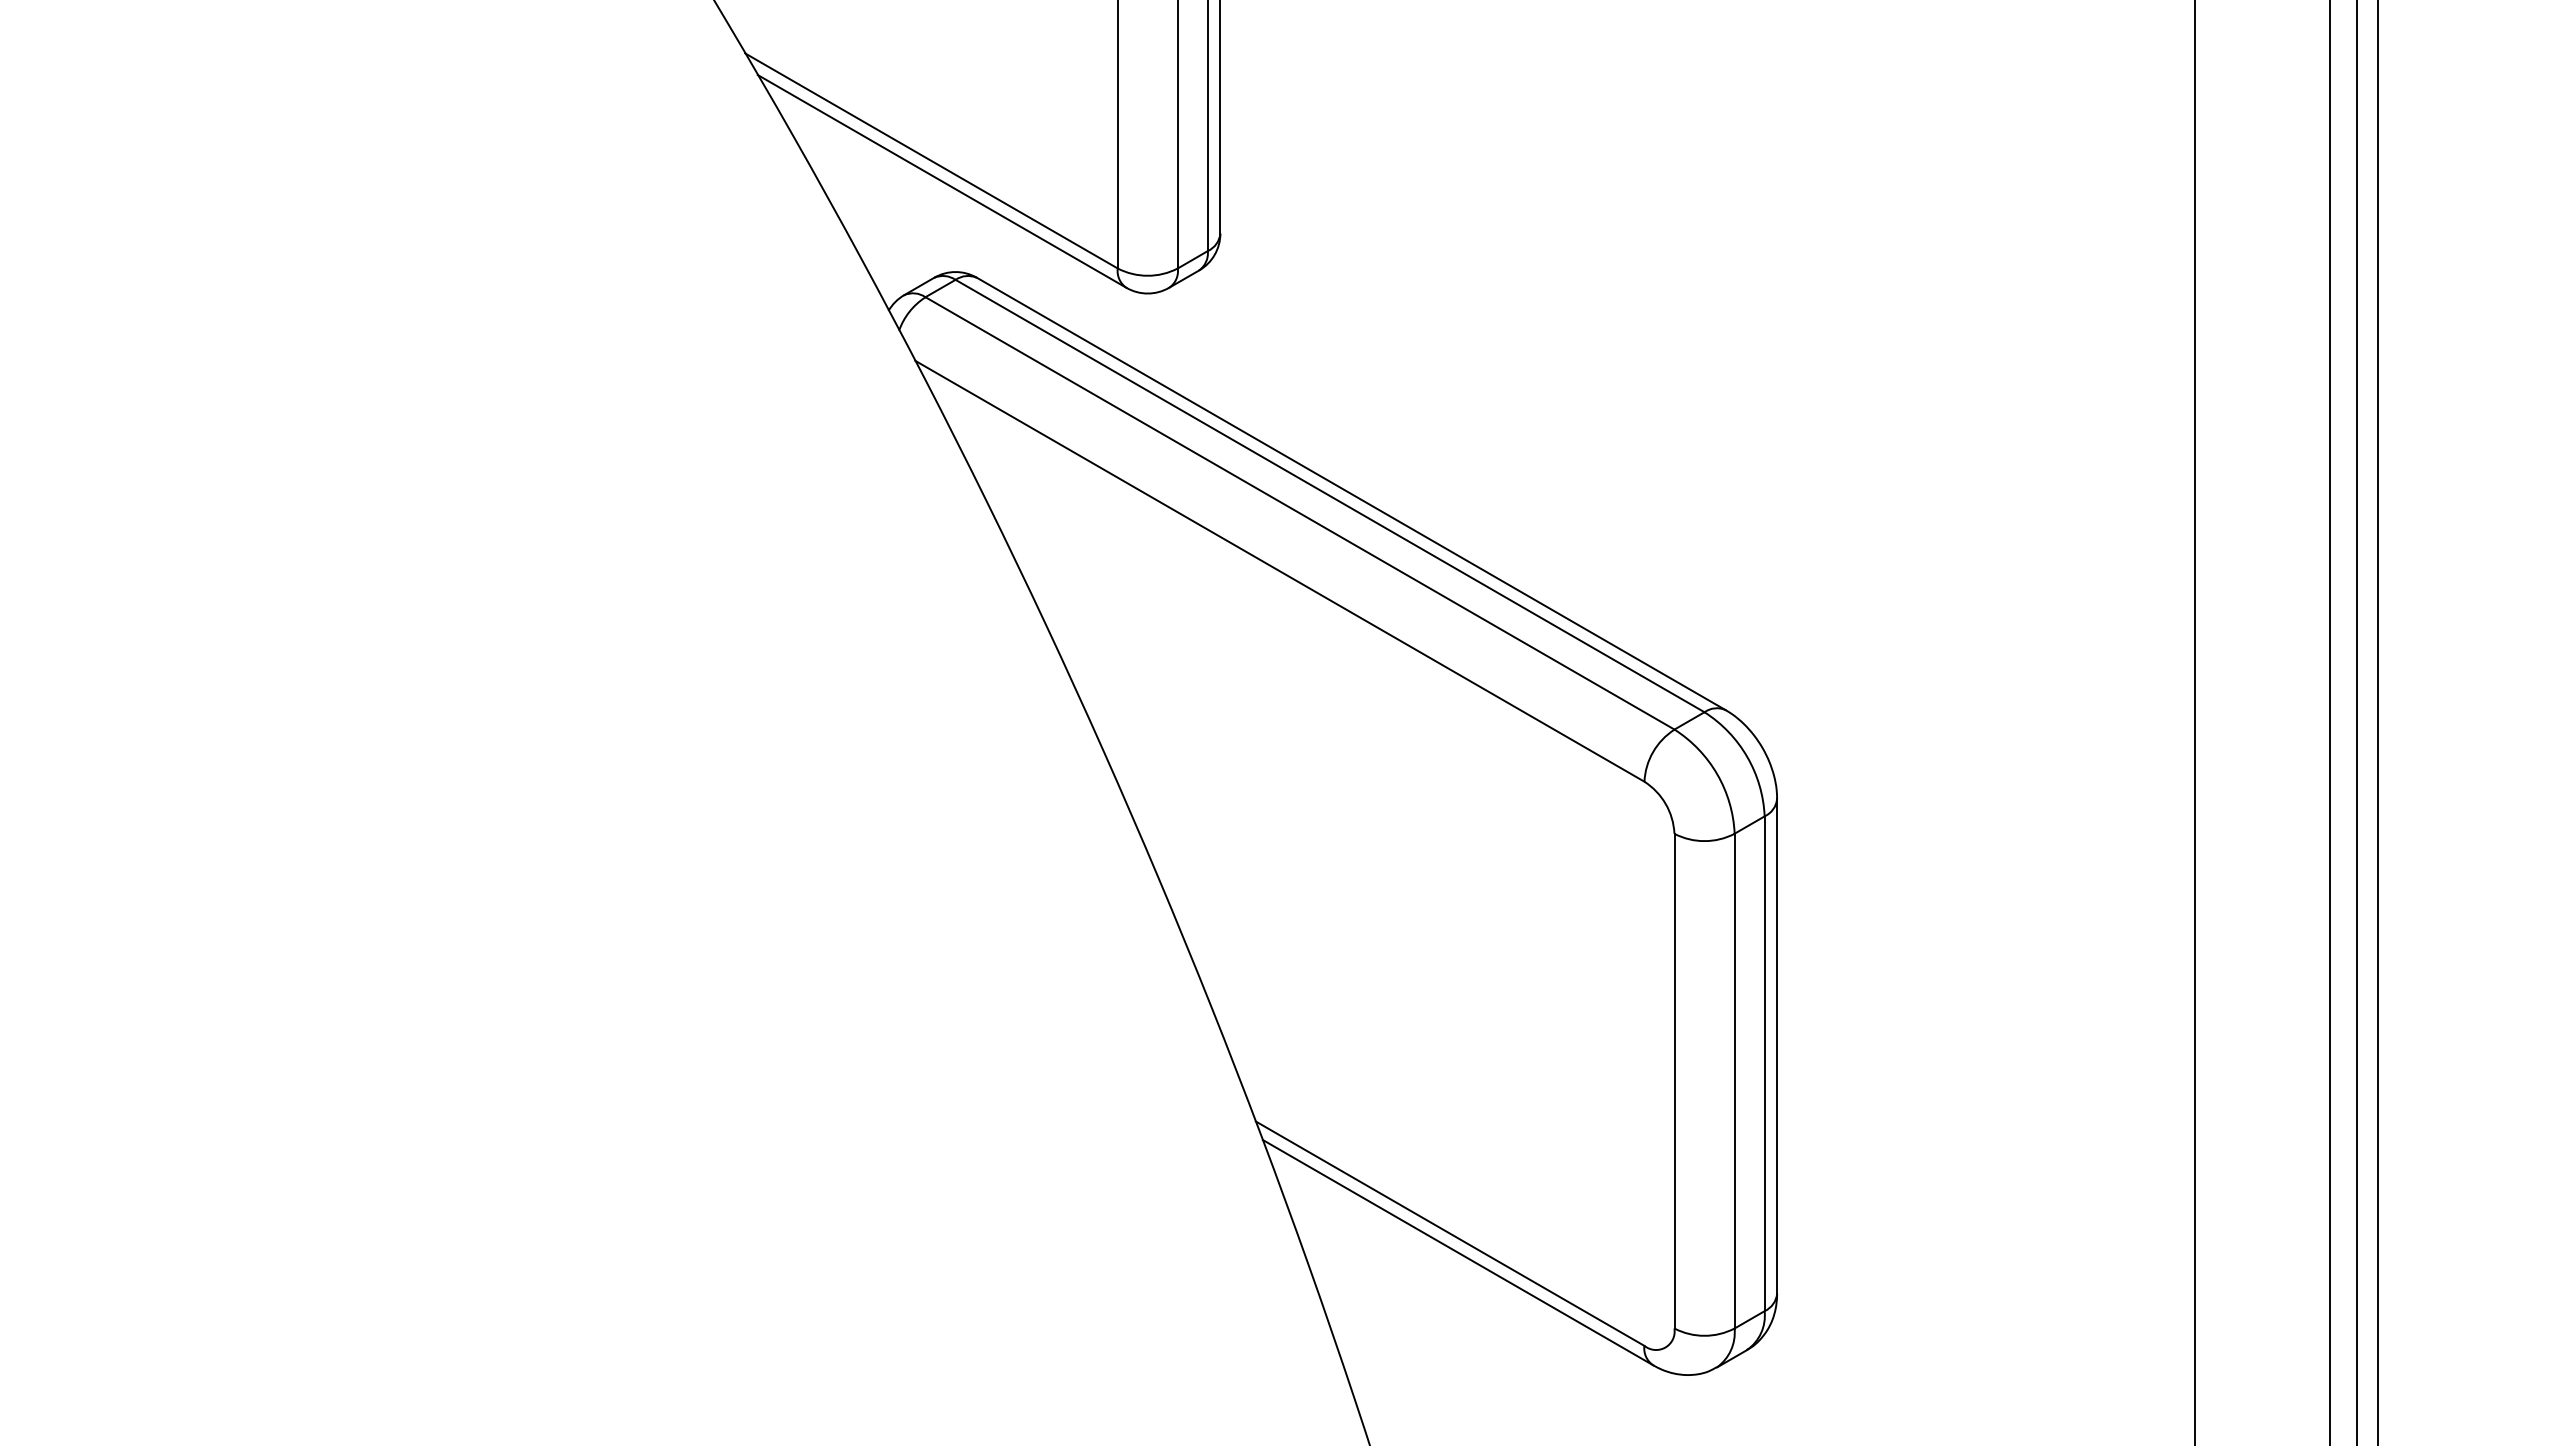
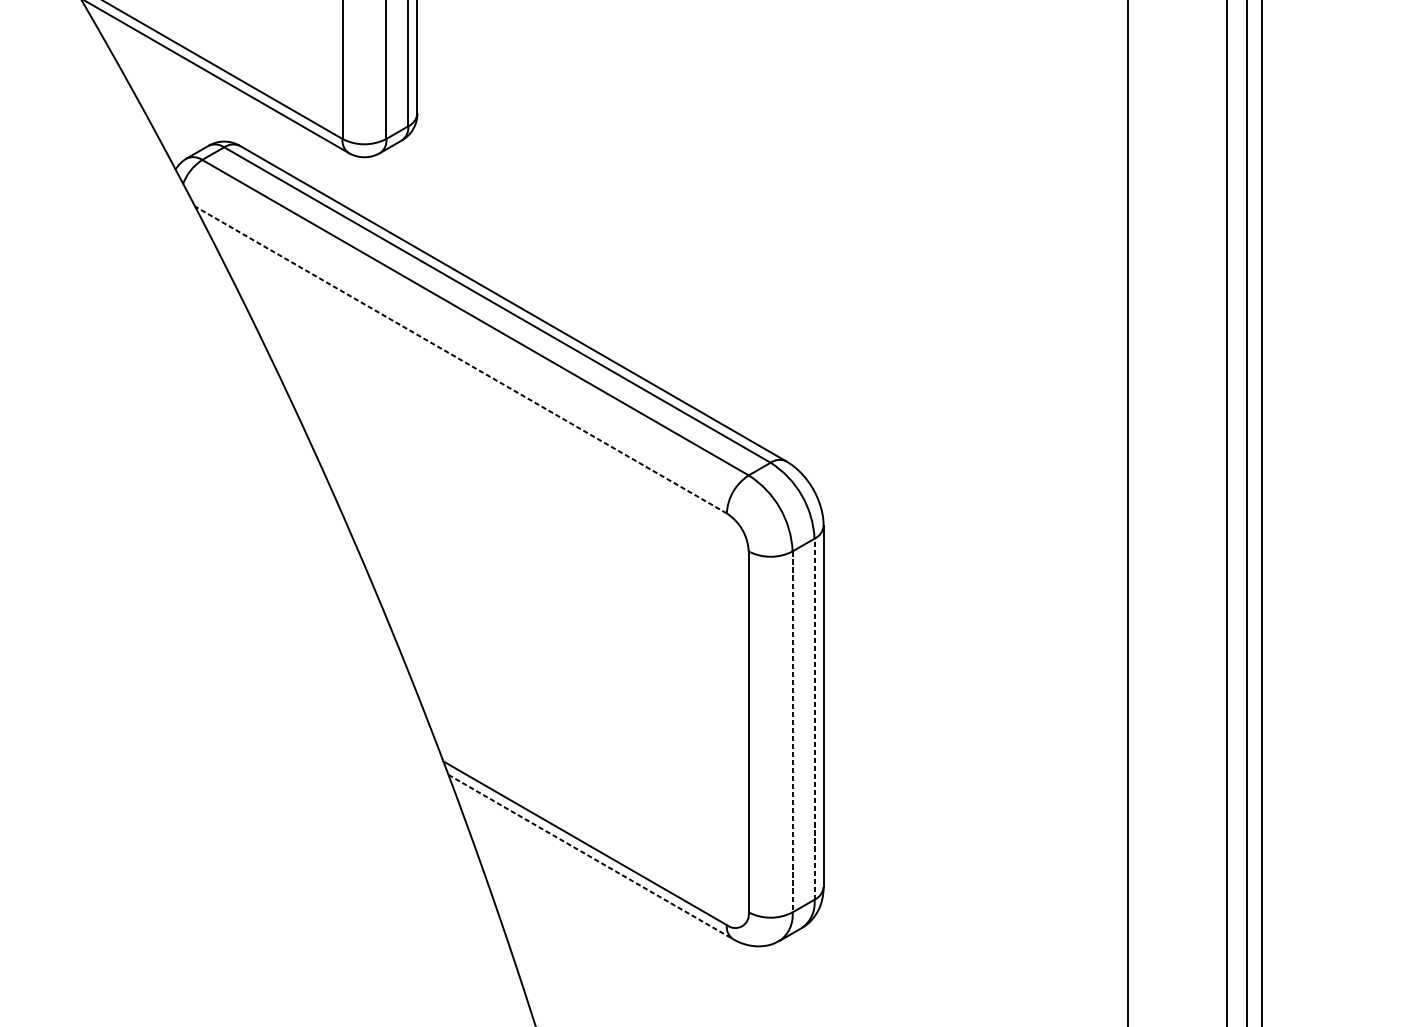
line: (1279, 571) -> (460, 360), solid -> dashed
line: (1764, 1063) -> (814, 719), solid -> dashed
line: (1734, 1081) -> (792, 732), solid -> dashed
line: (1458, 1252) -> (591, 856), solid -> dashed

